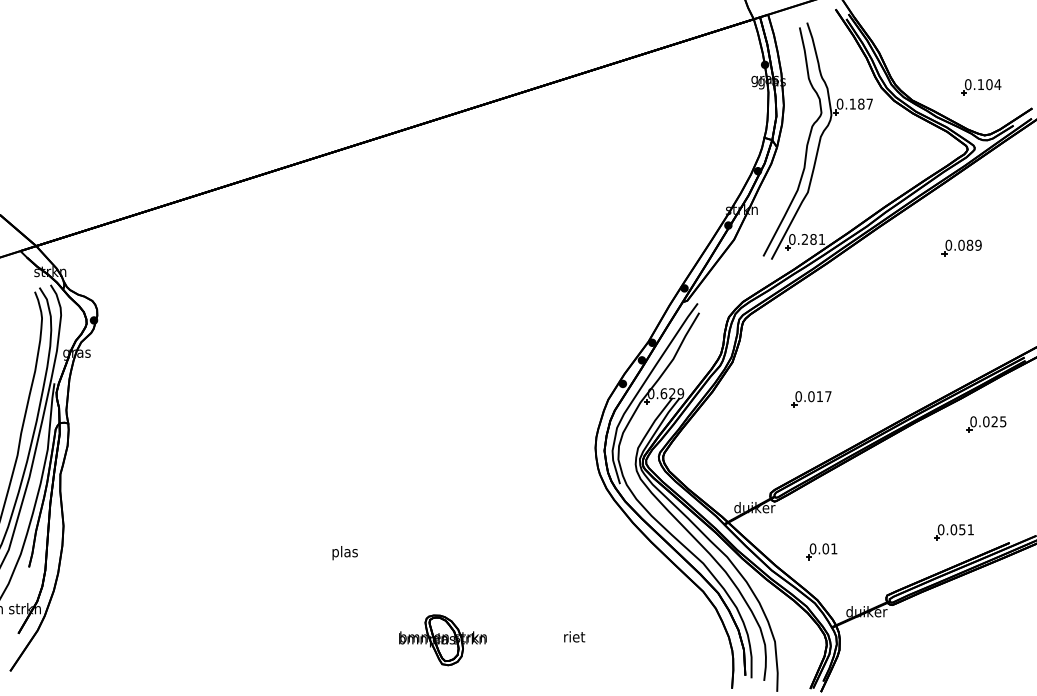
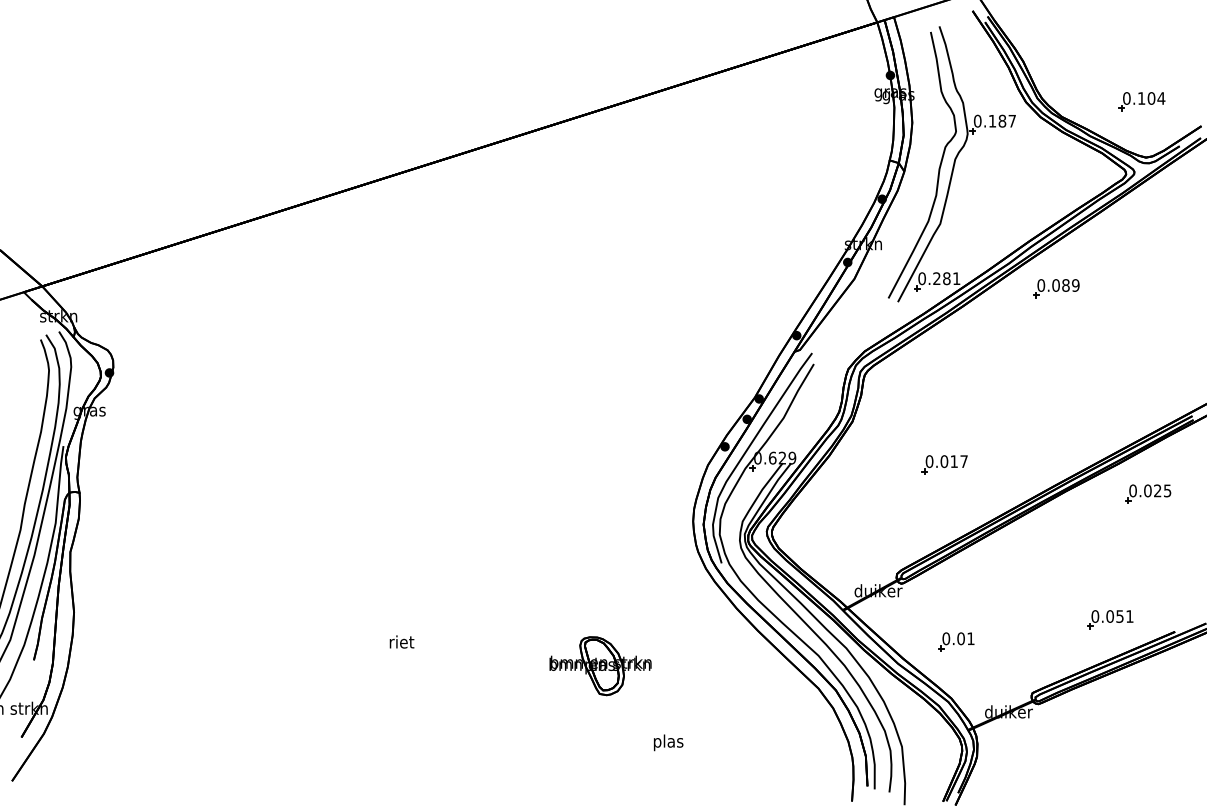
part: (961, 247) -> (1056, 288), moved
text: (344, 552) -> (401, 643), plas -> riet
text: (574, 638) -> (668, 742), riet -> plas
part: (442, 640) -> (600, 666), moved

